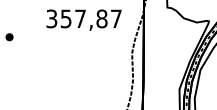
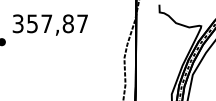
text: (83, 19) -> (49, 24), moved

